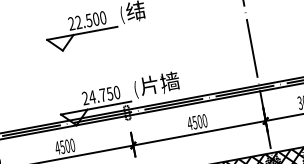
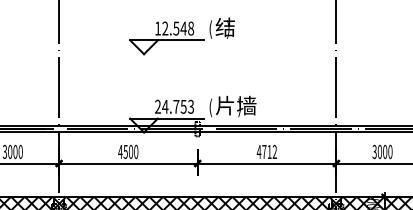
text: (87, 20) -> (174, 28), 22.500 -> 12.548
text: (117, 92) -> (191, 106), 24.750 -> 24.753
text: (199, 121) -> (269, 151), 4500 -> 4712

